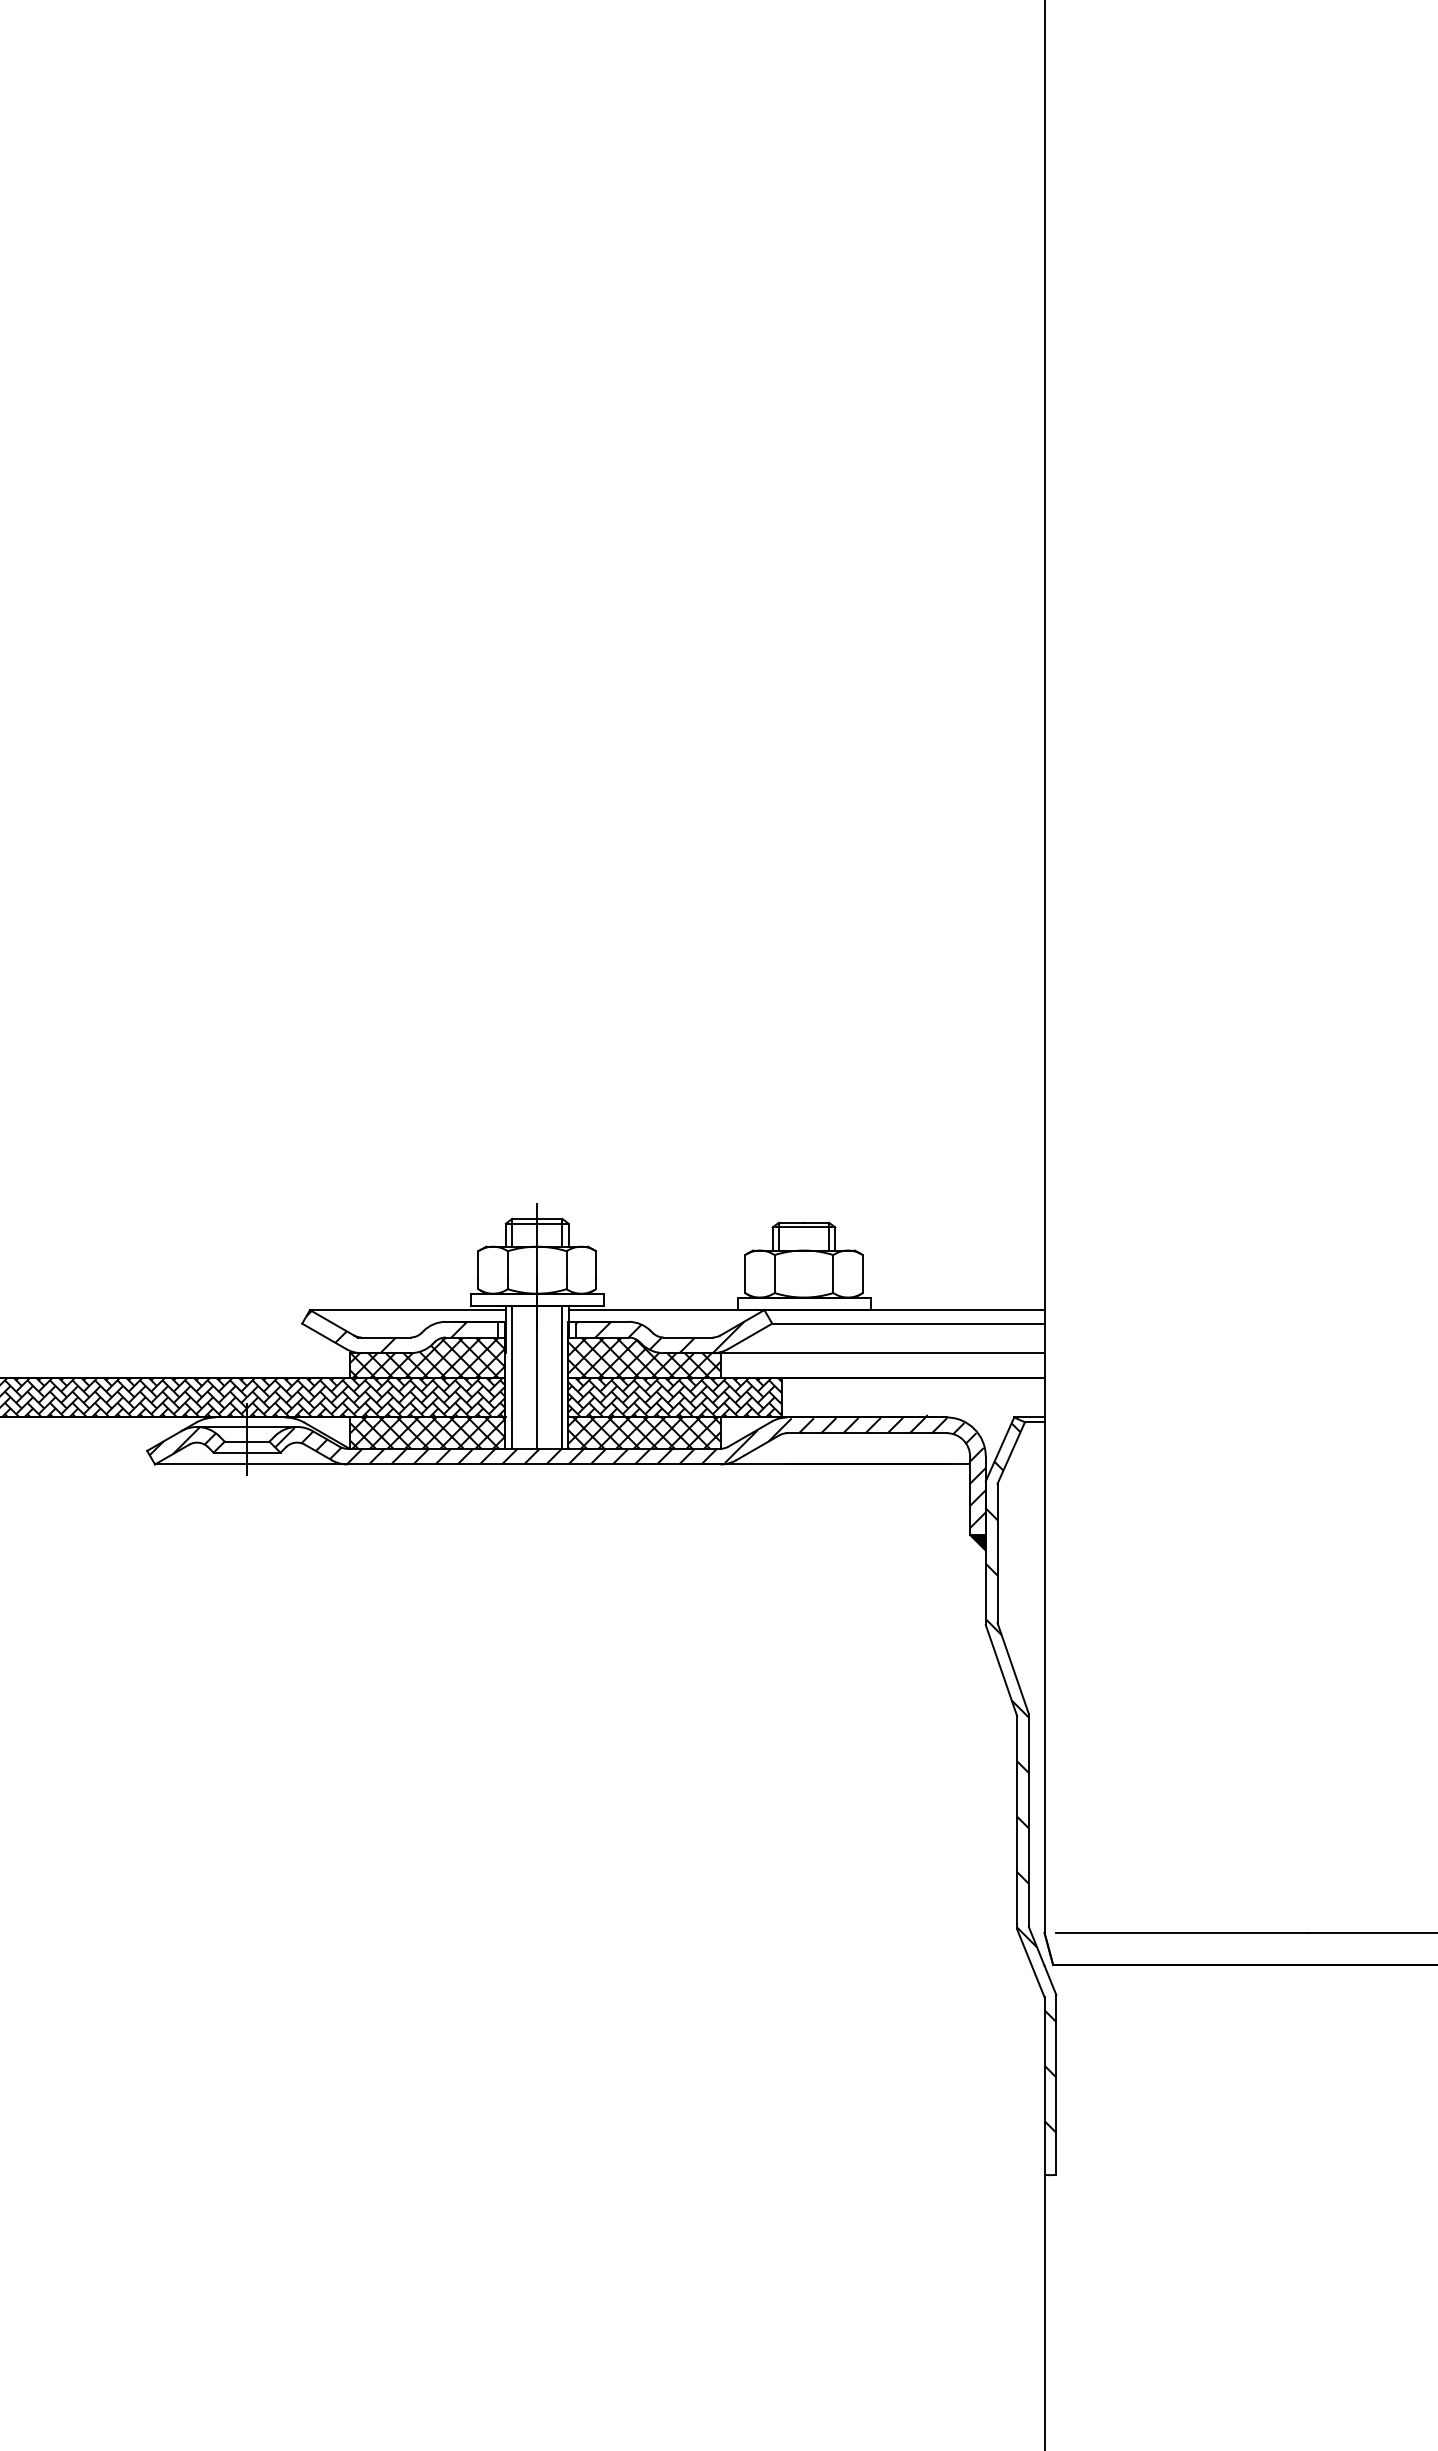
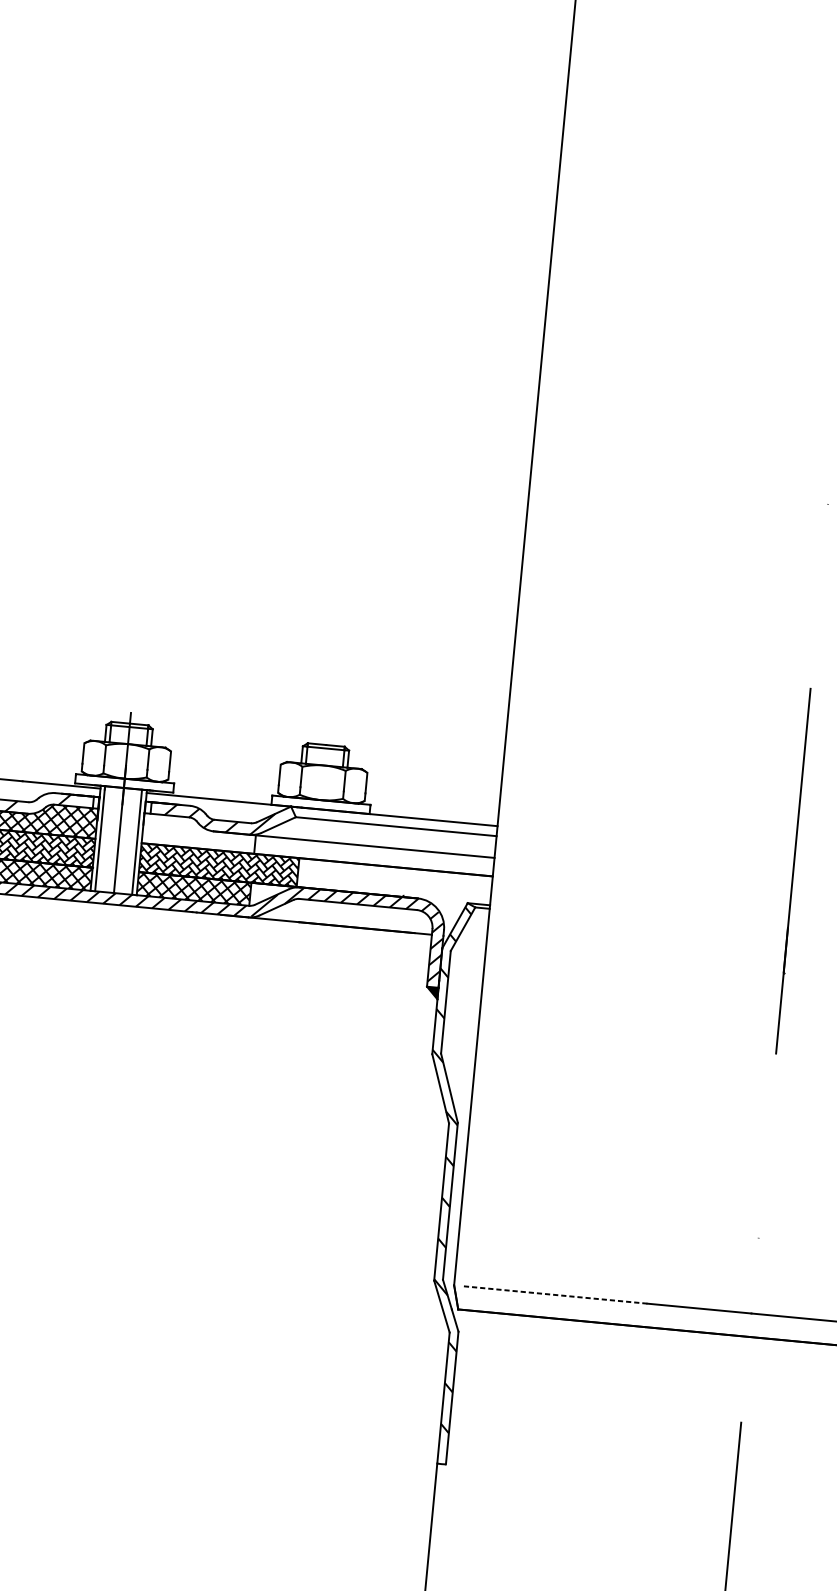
hatch: (644, 1357) -> (199, 833), removed
line: (1181, 1933) -> (555, 1295), solid -> dashed

